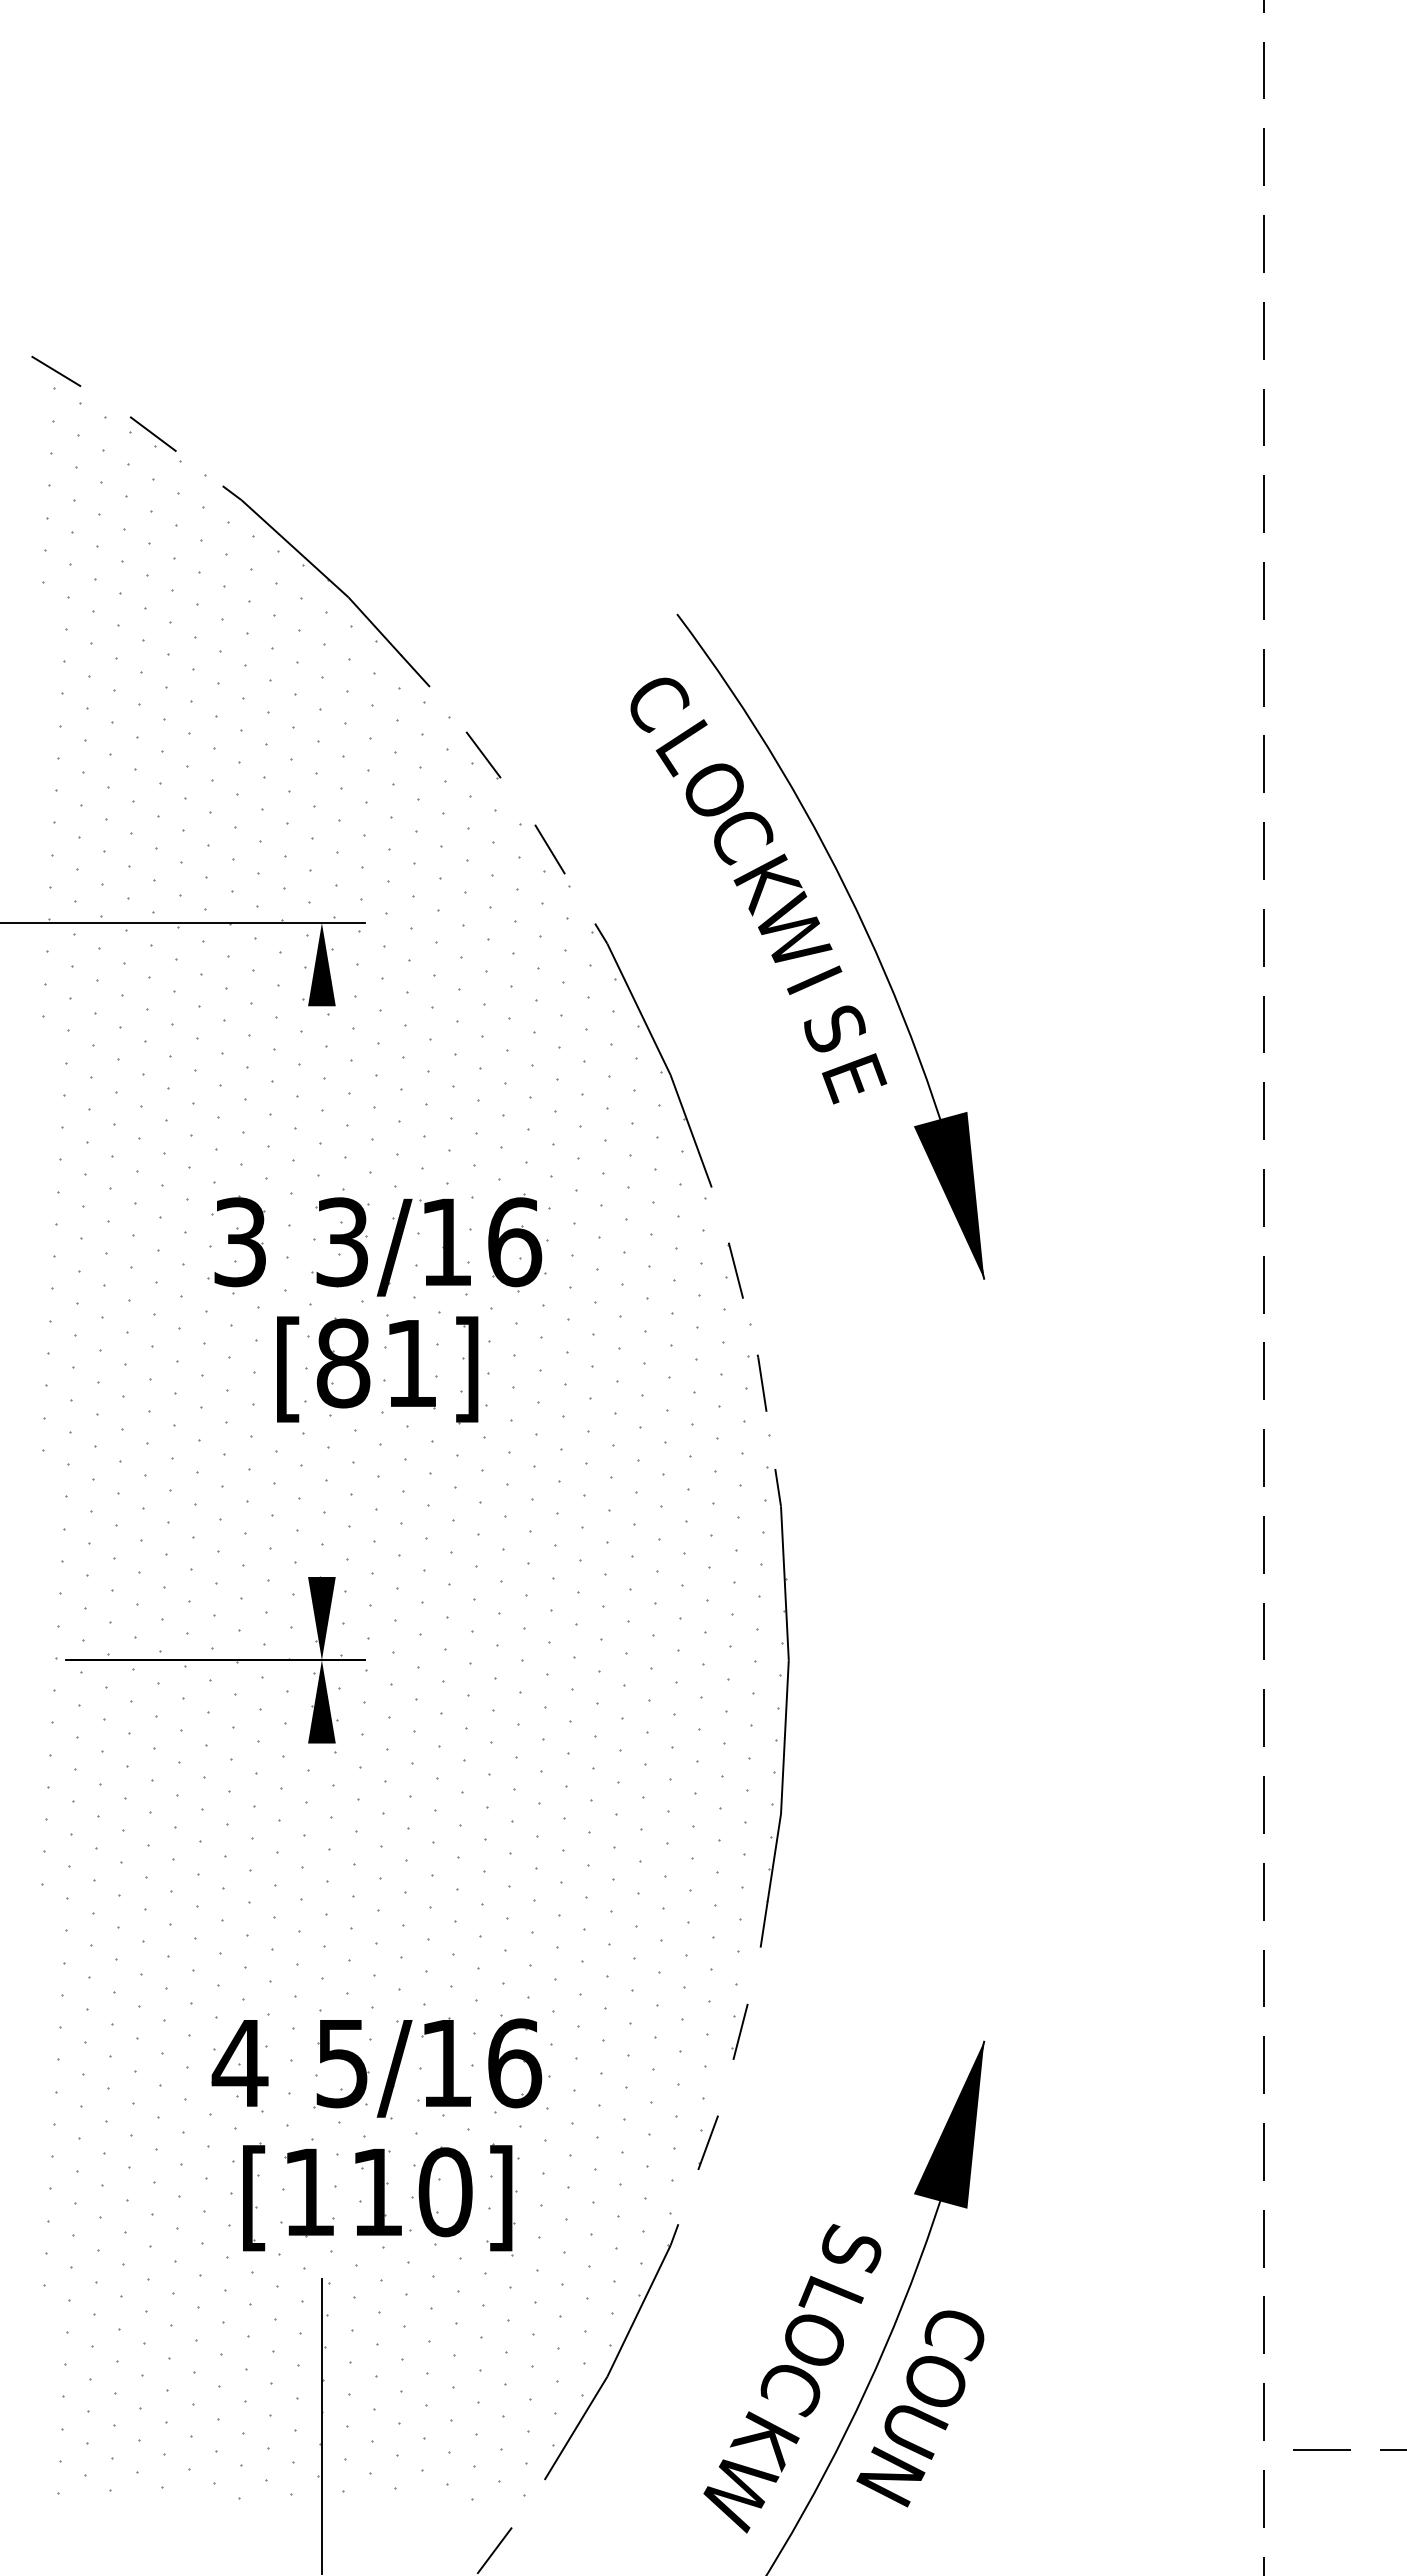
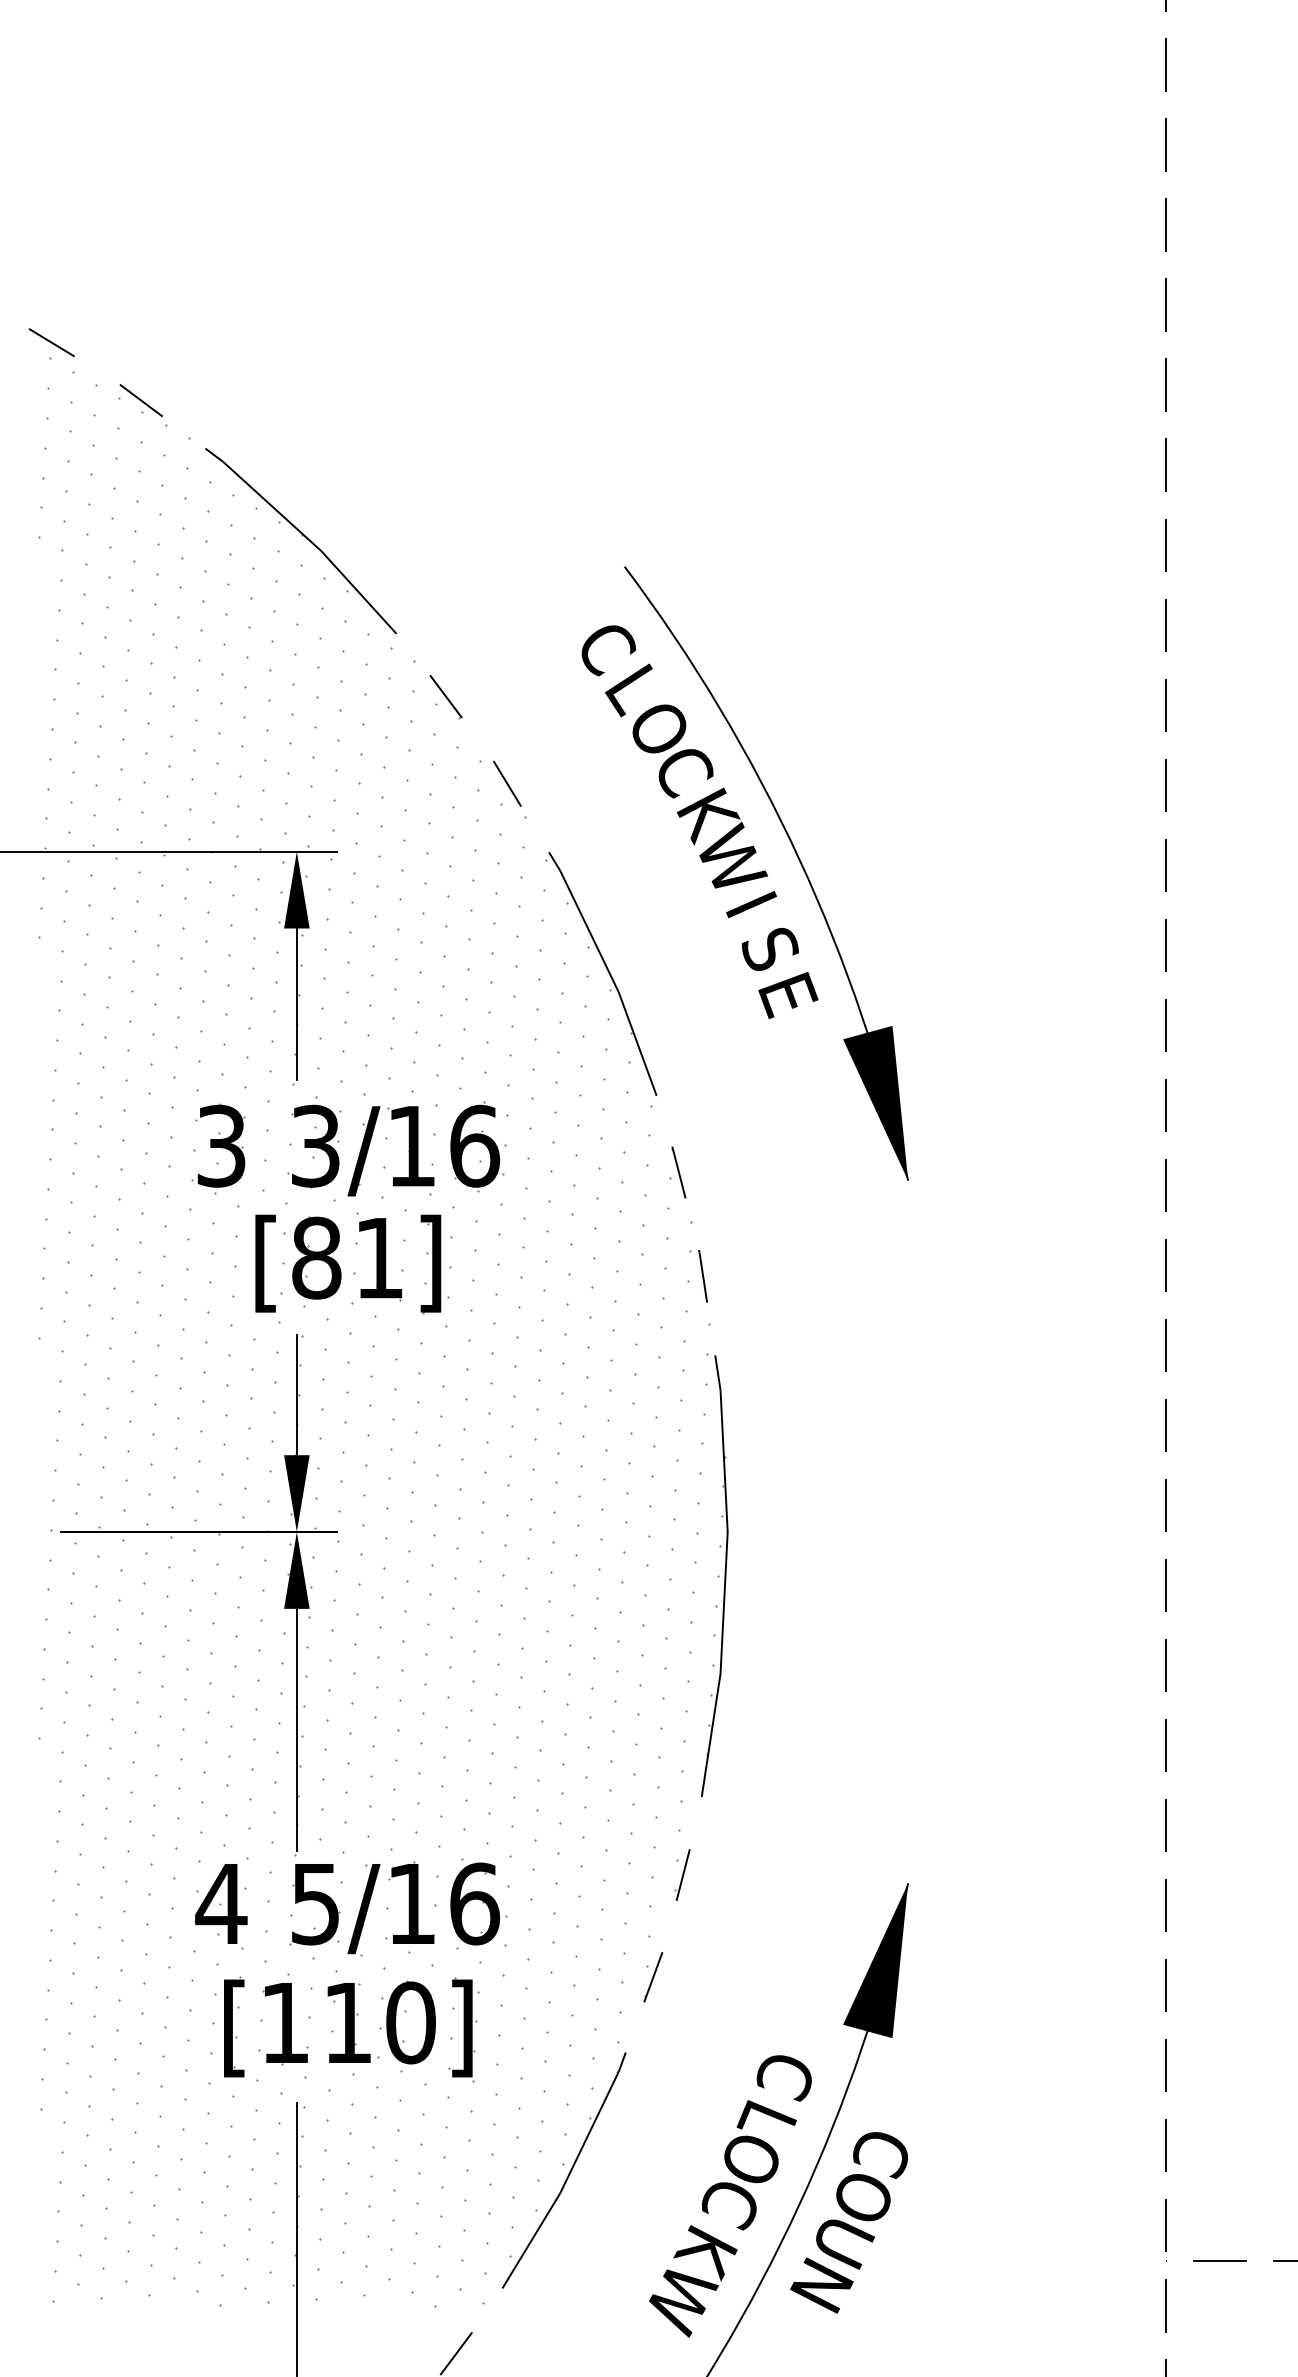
line: (321, 1088) -> (296, 1004), added
line: (321, 1511) -> (296, 1394), added
line: (321, 1874) -> (296, 1729), added
text: (850, 2250) -> (784, 2076), S -> C

